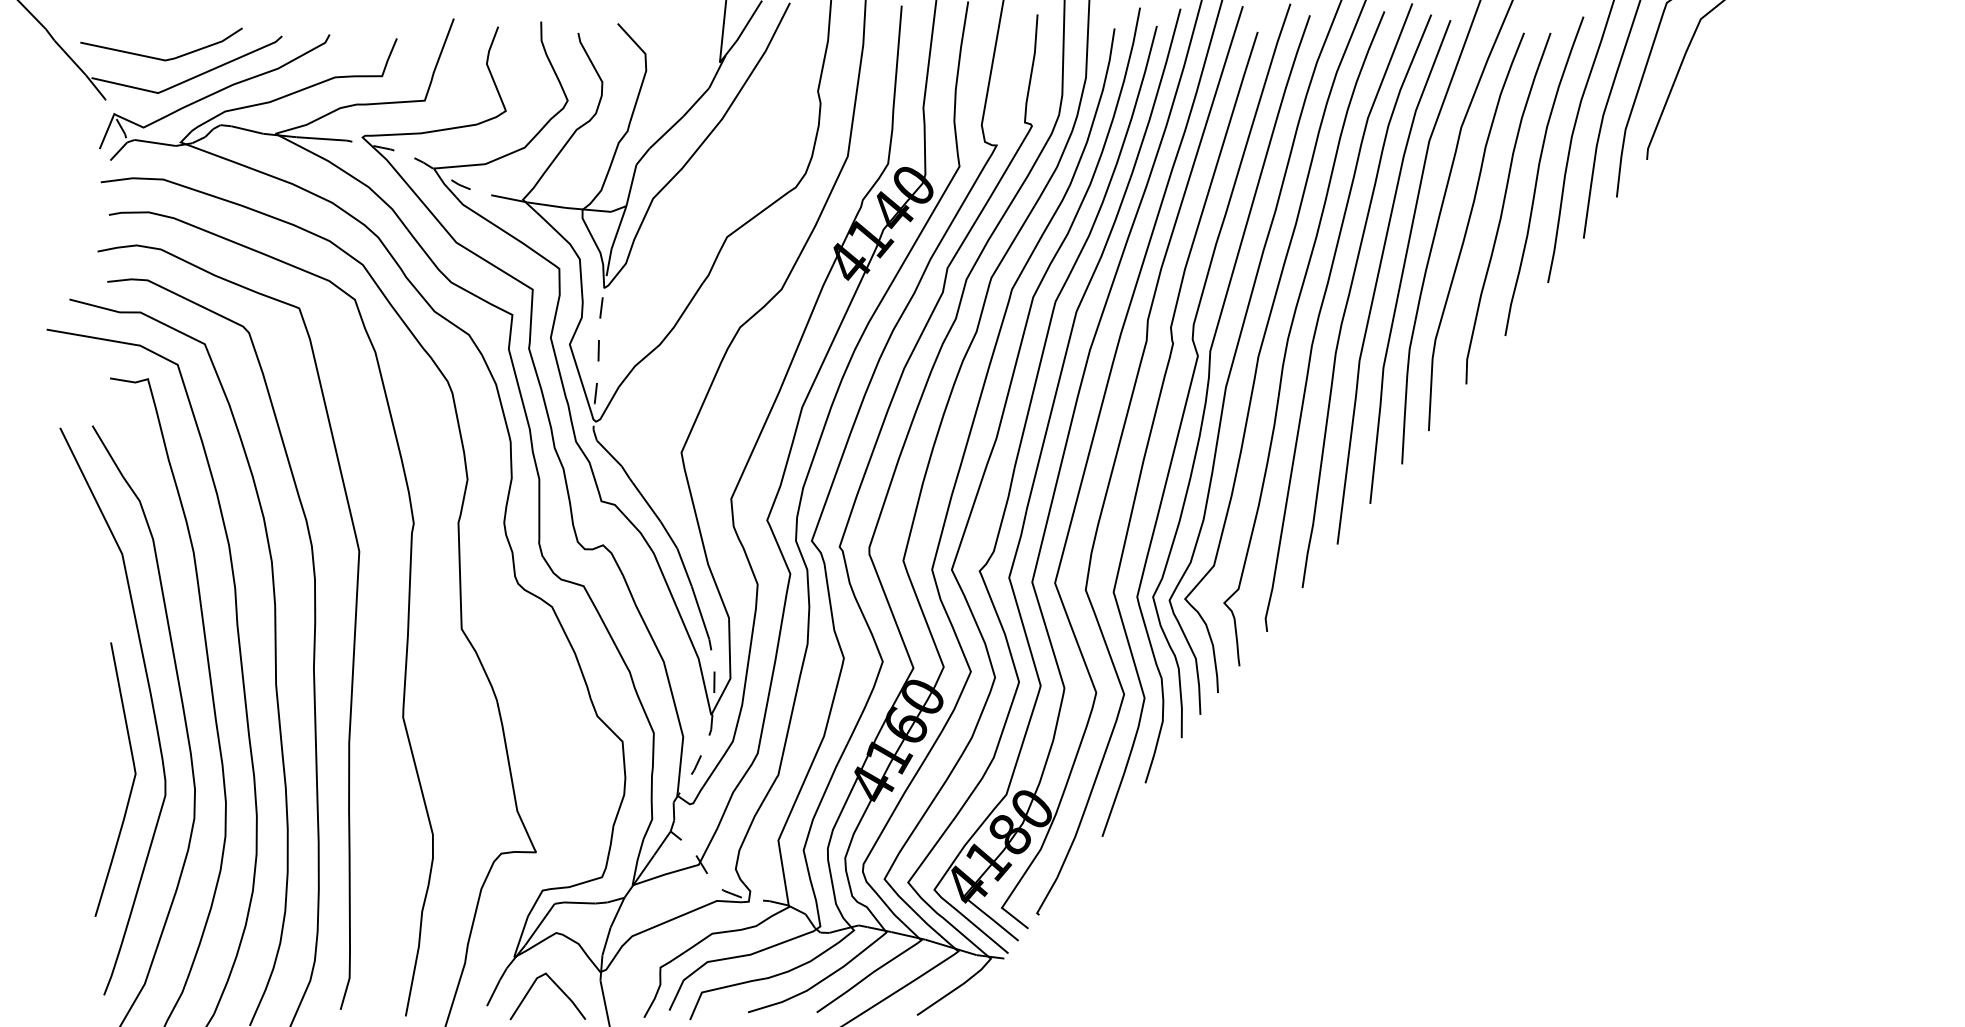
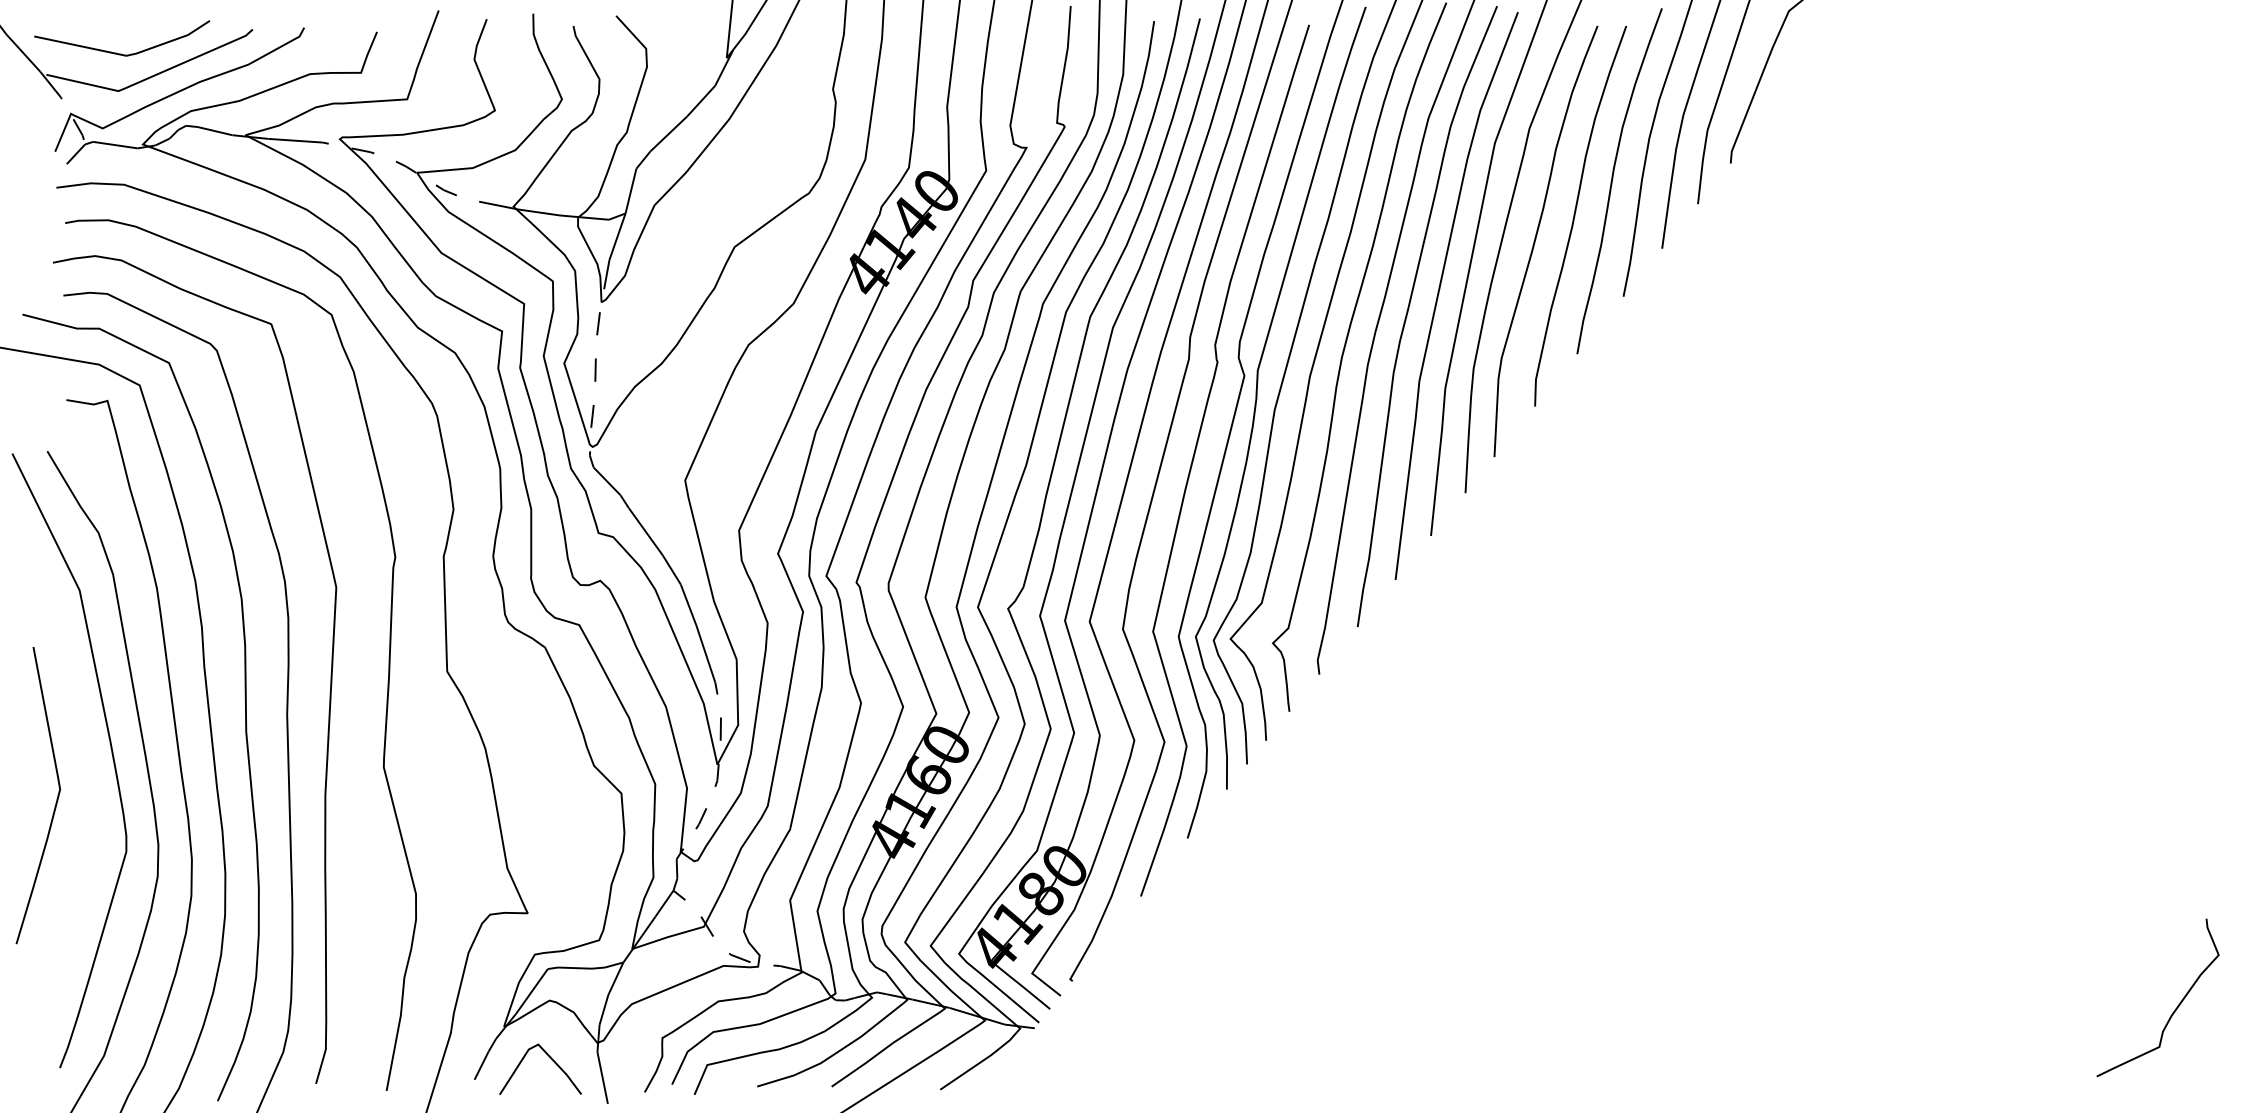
curve: (132, 782) -> (56, 798), moved

